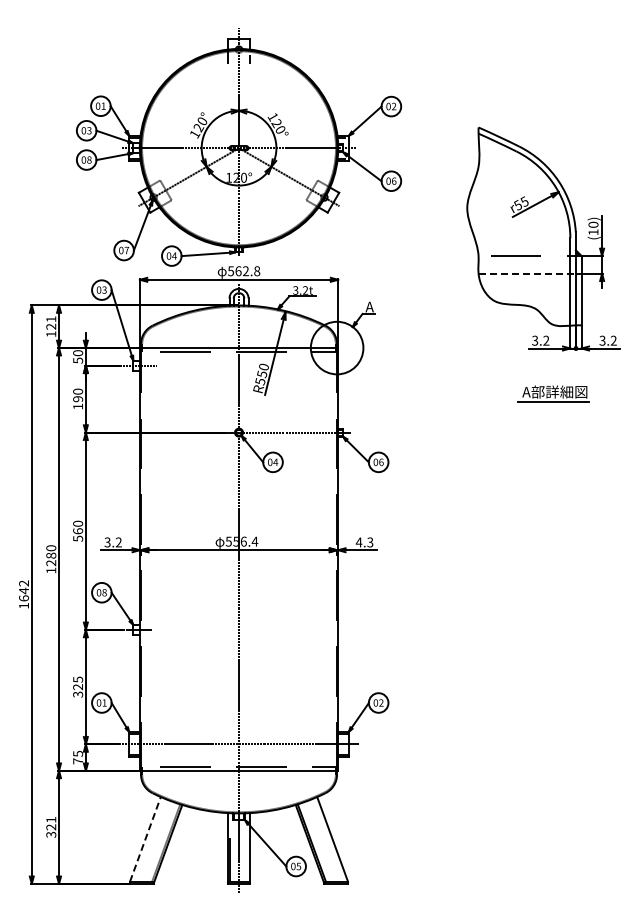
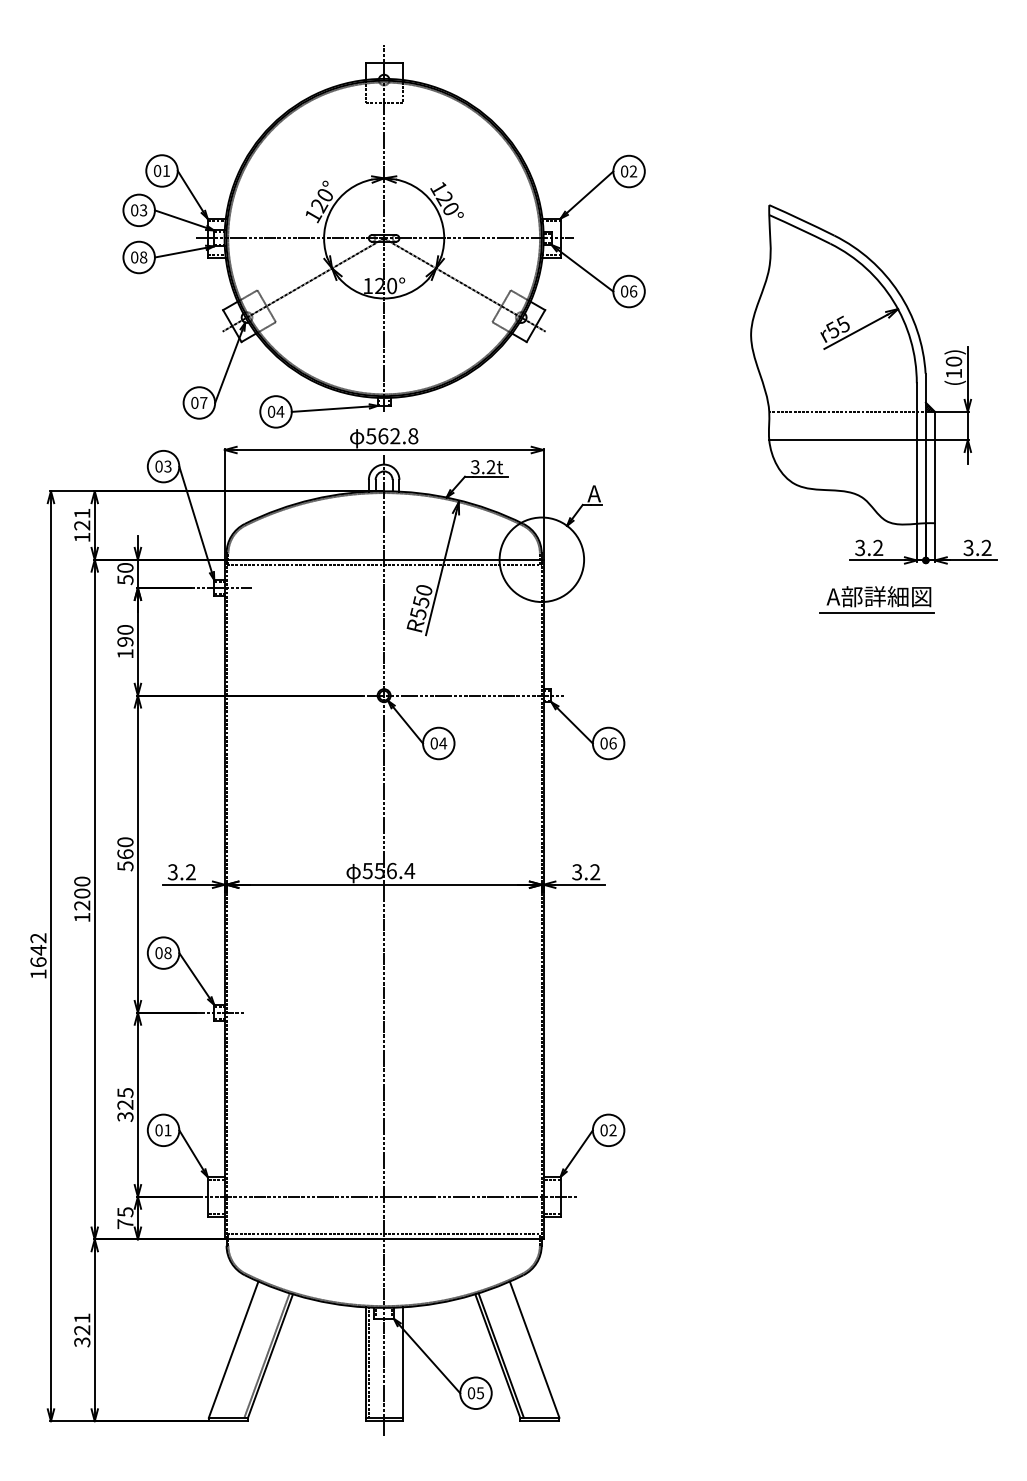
line: (527, 273) -> (847, 439), dashed -> solid
part: (553, 393) -> (876, 599), moved
text: (364, 542) -> (585, 872), 4.3 -> 3.2
text: (51, 555) -> (82, 893), 1280 -> 1200
line: (145, 838) -> (233, 1348), dashed -> solid

